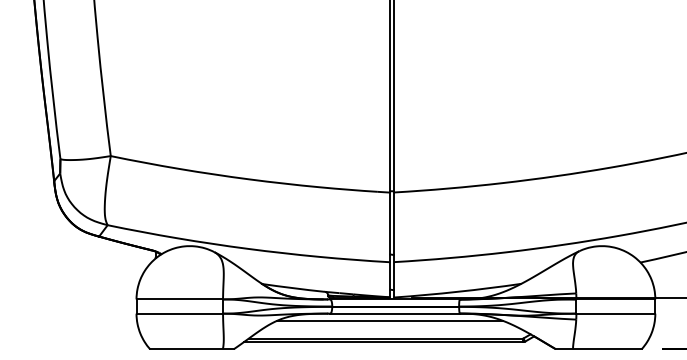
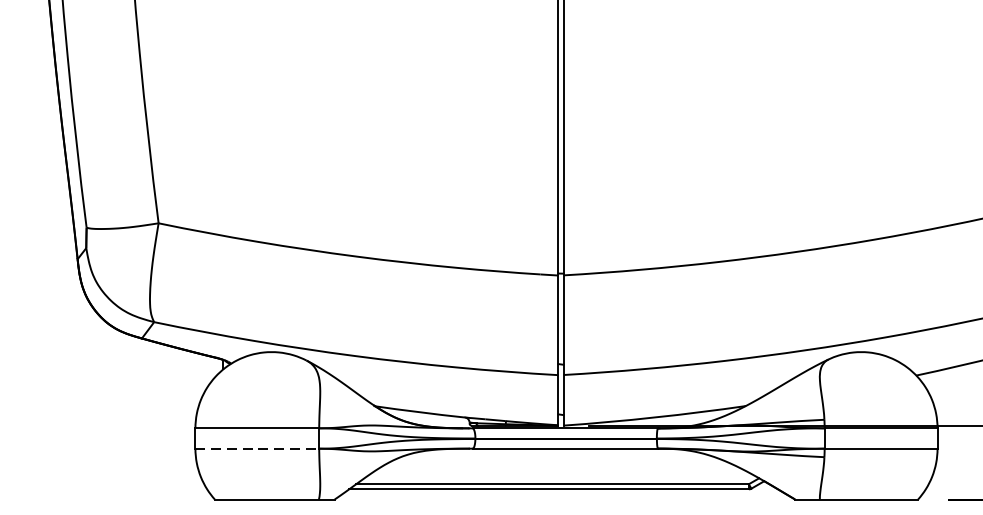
line: (180, 313) -> (258, 448), solid -> dashed
line: (389, 320) -> (557, 458), removed

